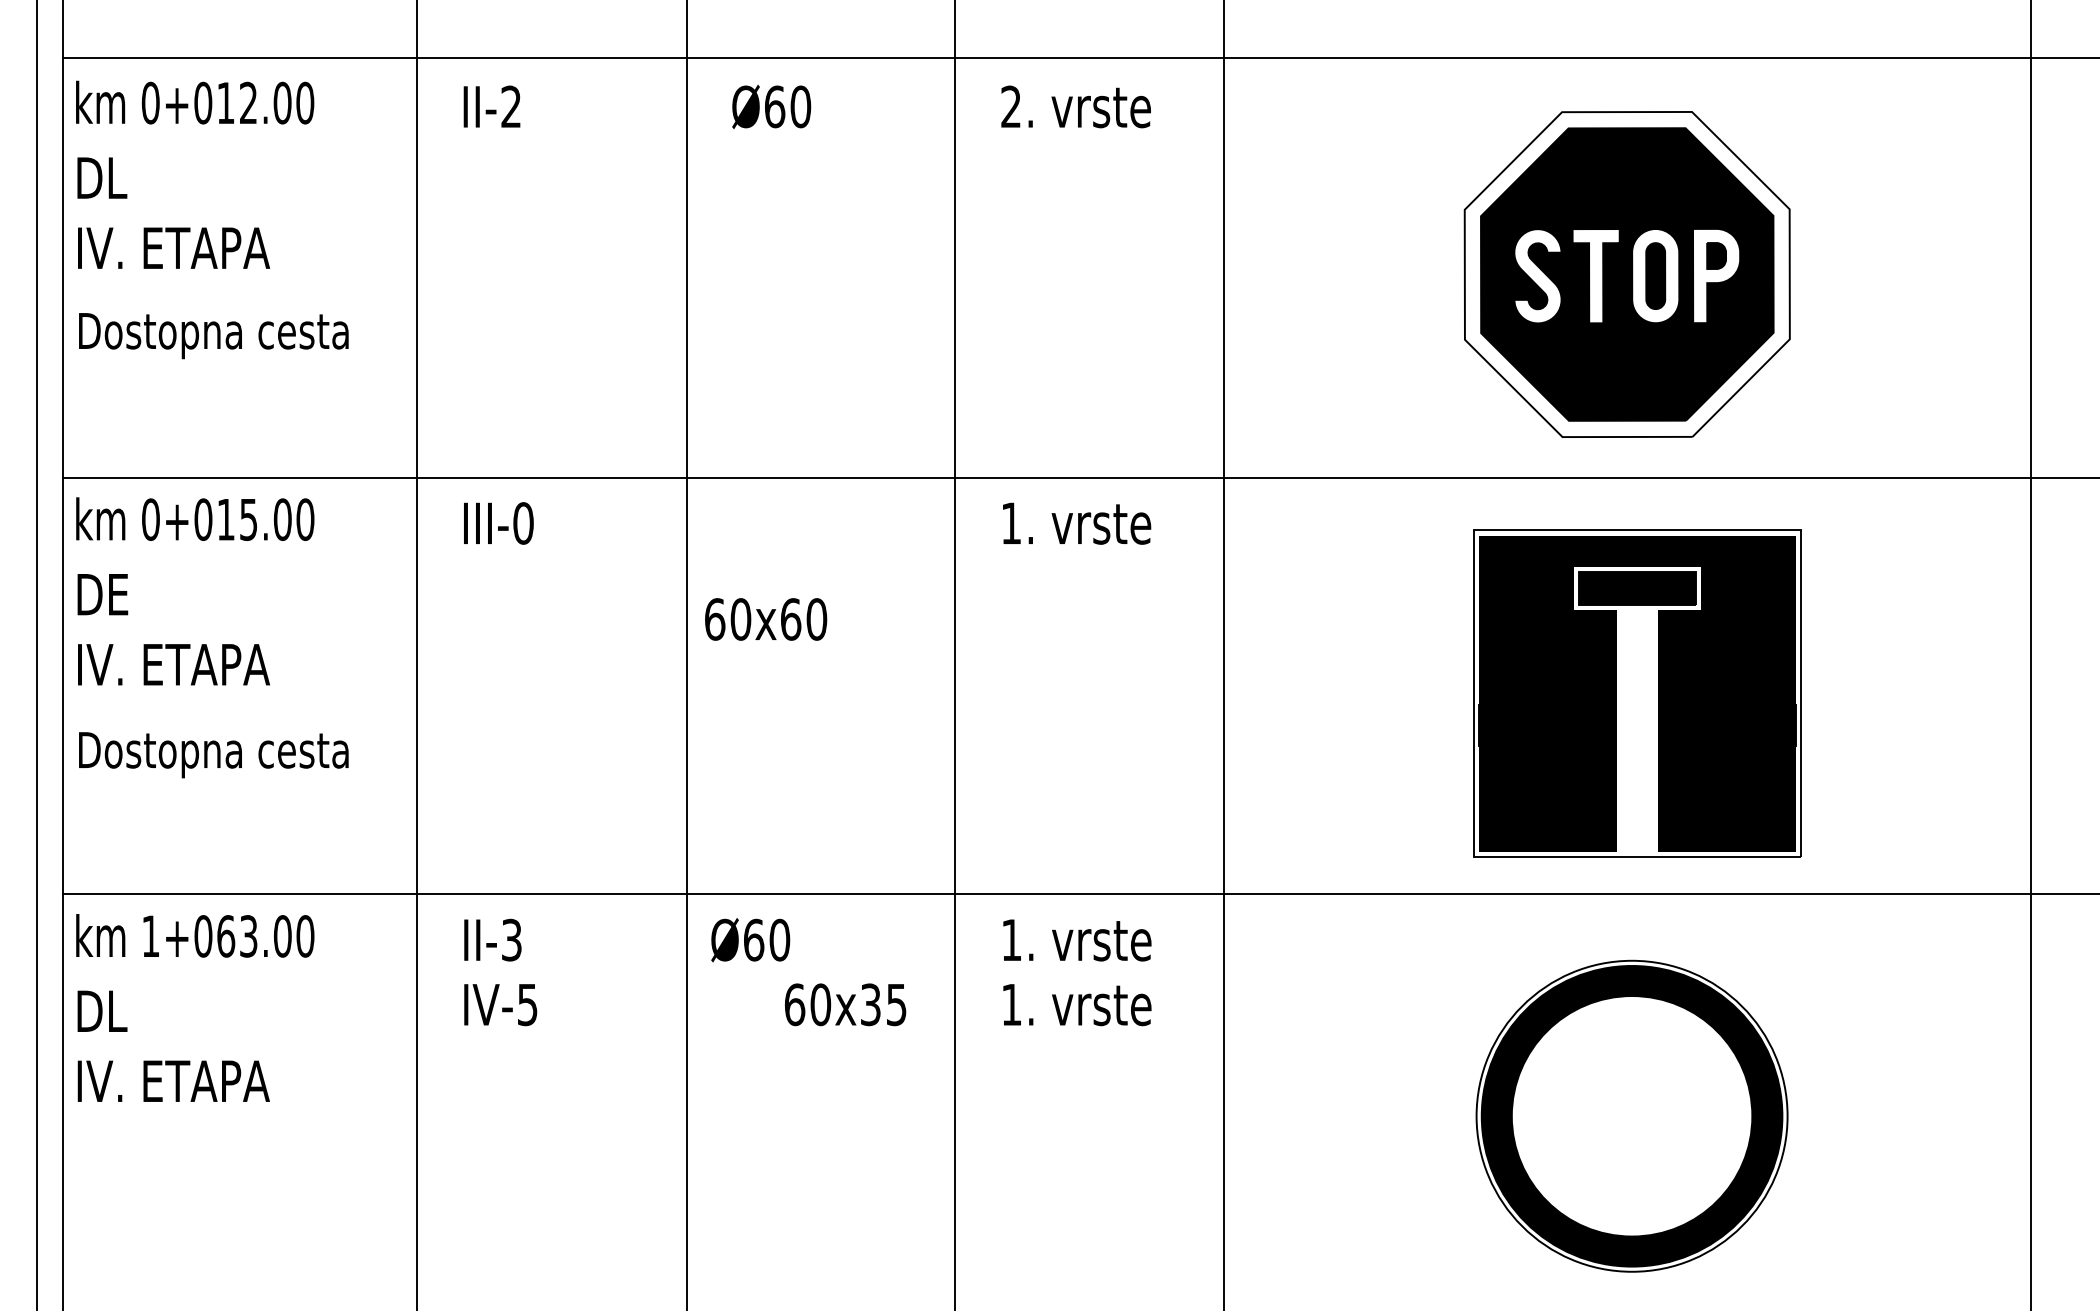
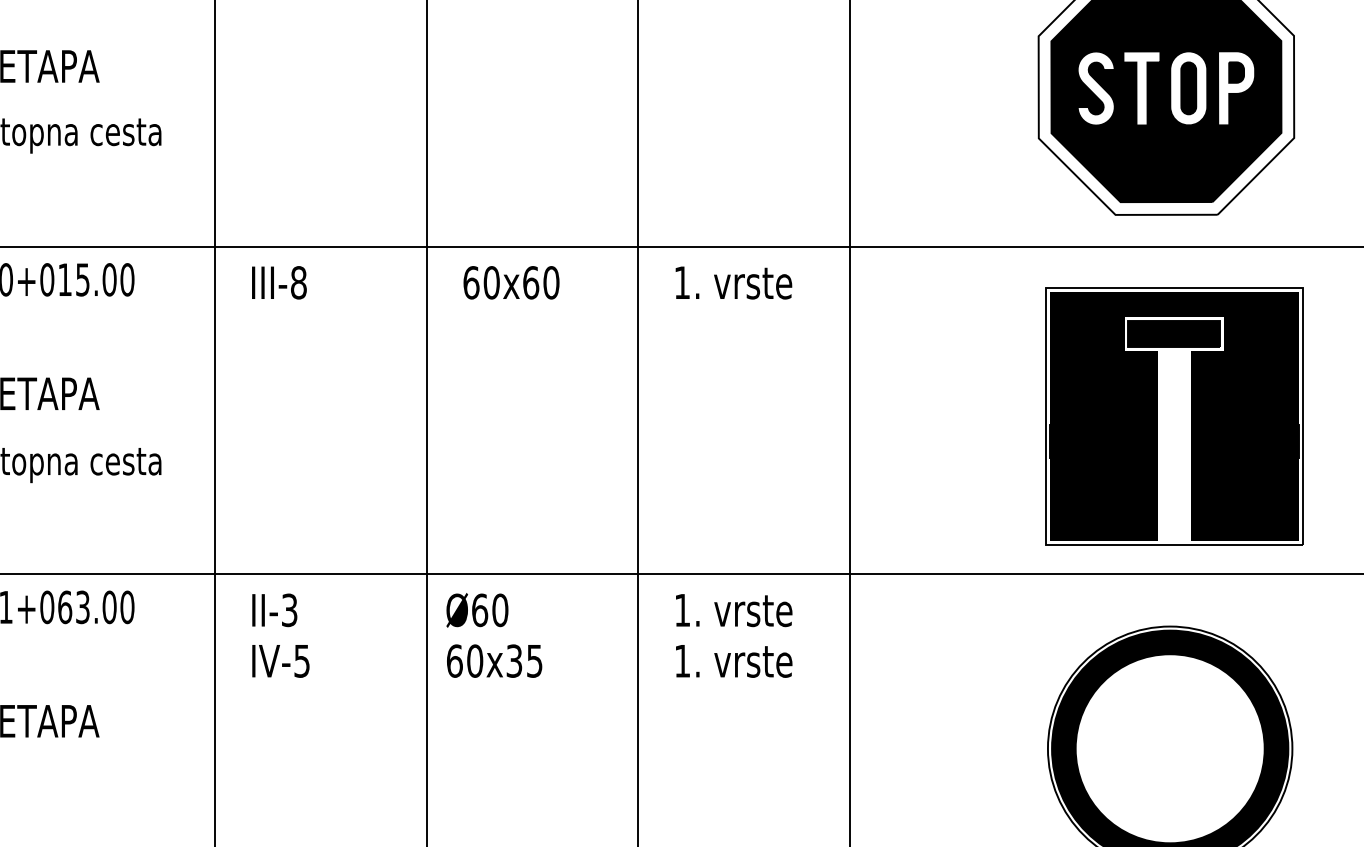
text: (523, 523) -> (298, 282), III-0 -> III-8
text: (766, 619) -> (511, 282), moved
text: (845, 1004) -> (494, 660), moved

